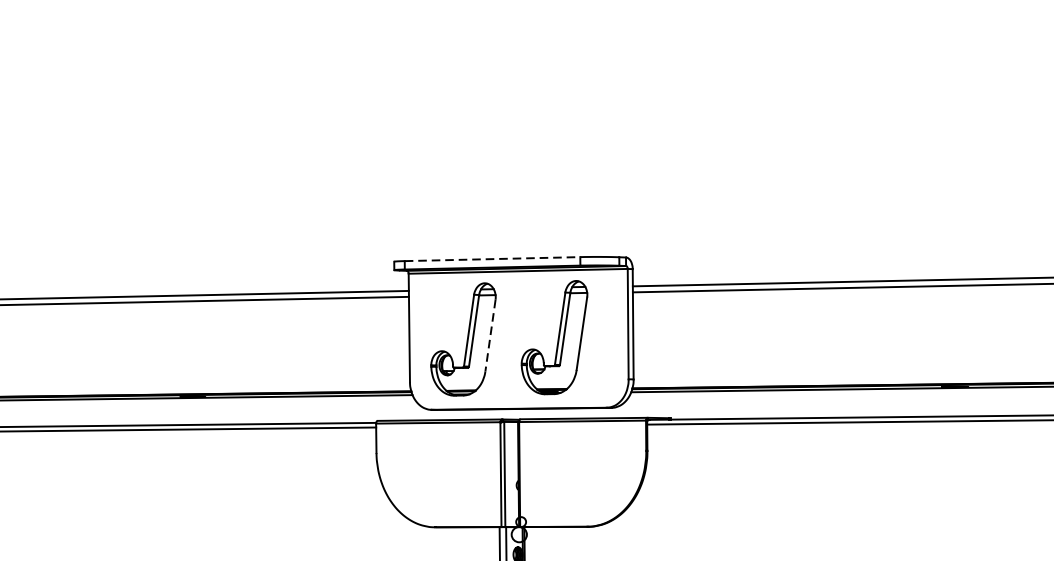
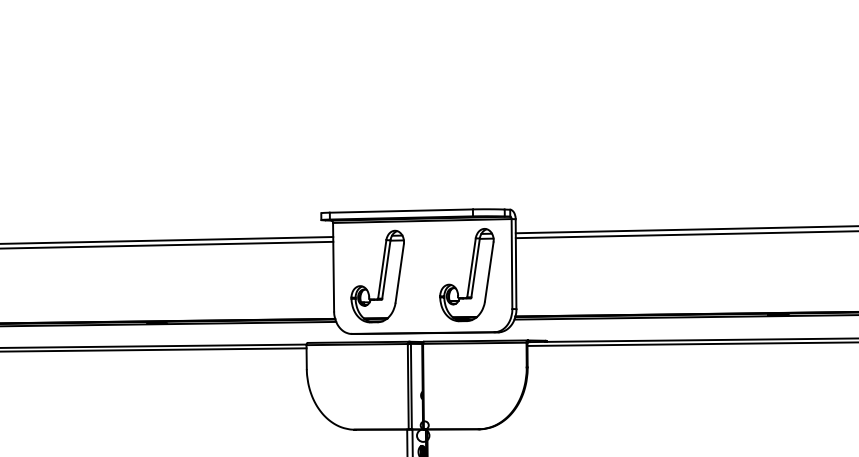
line: (492, 259) -> (401, 211), dashed -> solid
line: (490, 335) -> (399, 273), dashed -> solid
part: (553, 338) -> (466, 275), moved

